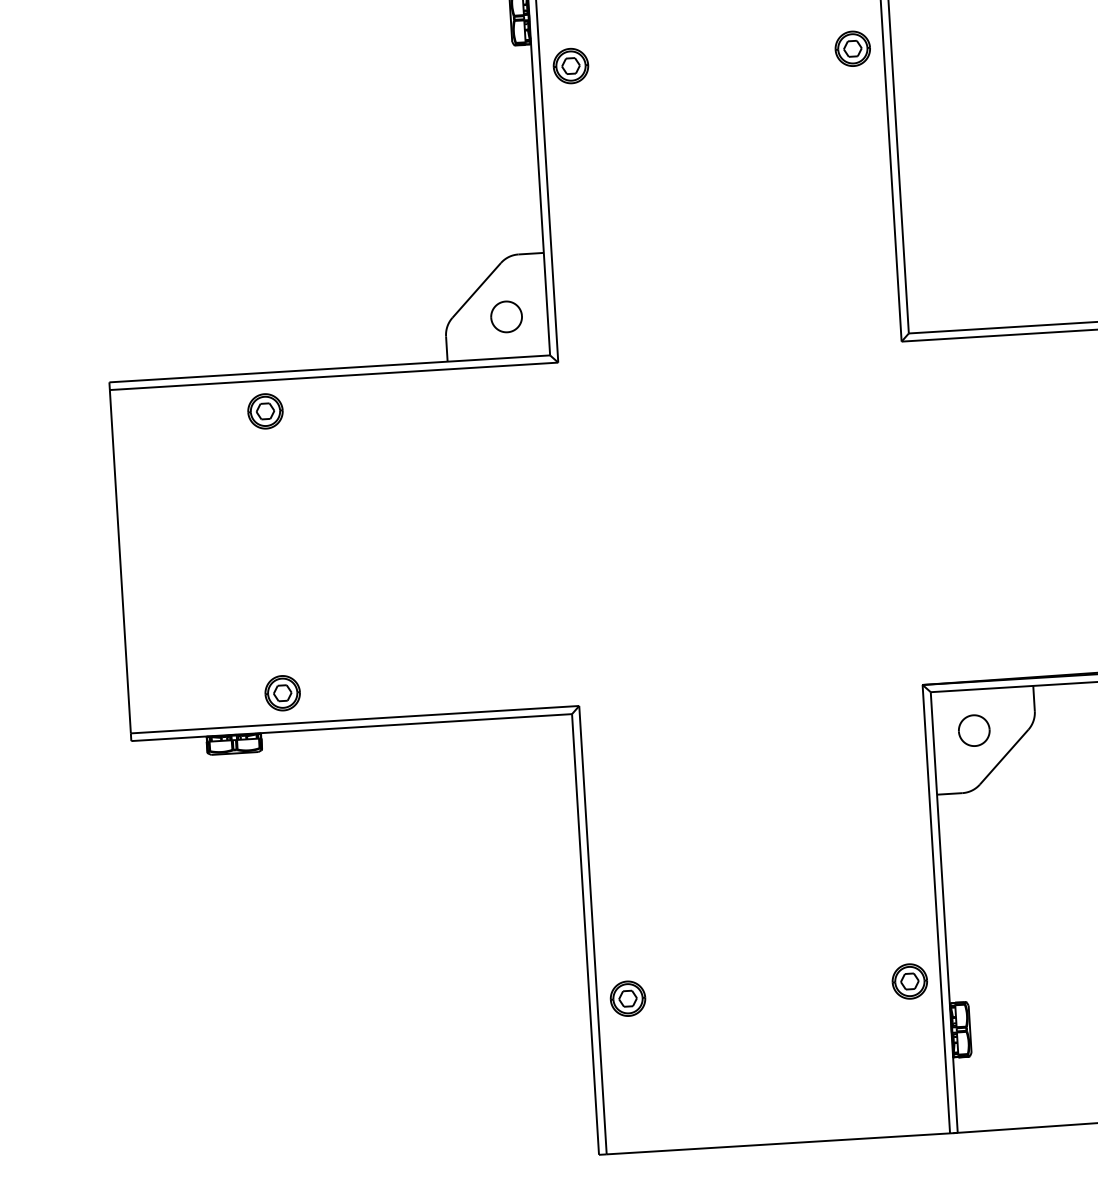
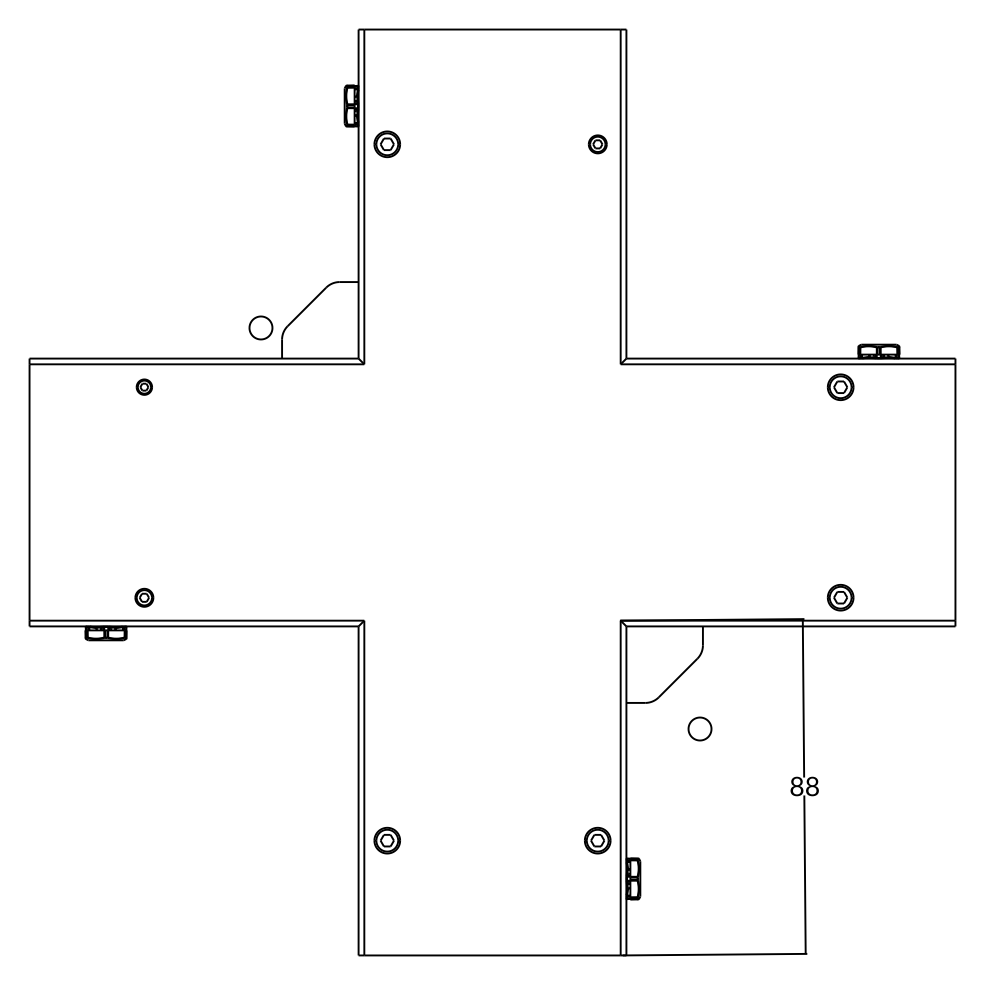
part: (852, 49) -> (597, 144), size x0.7
part: (505, 316) -> (260, 327), moved
part: (265, 410) -> (144, 386), size x0.6
part: (282, 692) -> (144, 597), size x0.7
part: (973, 730) -> (699, 728), moved

